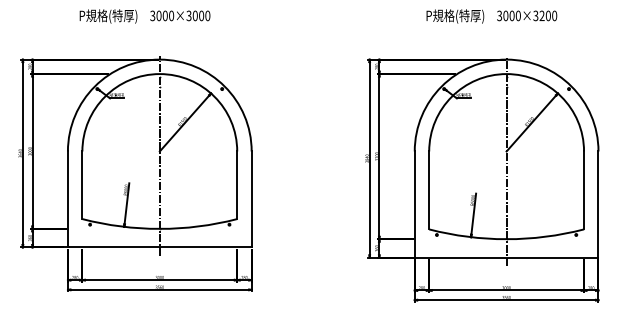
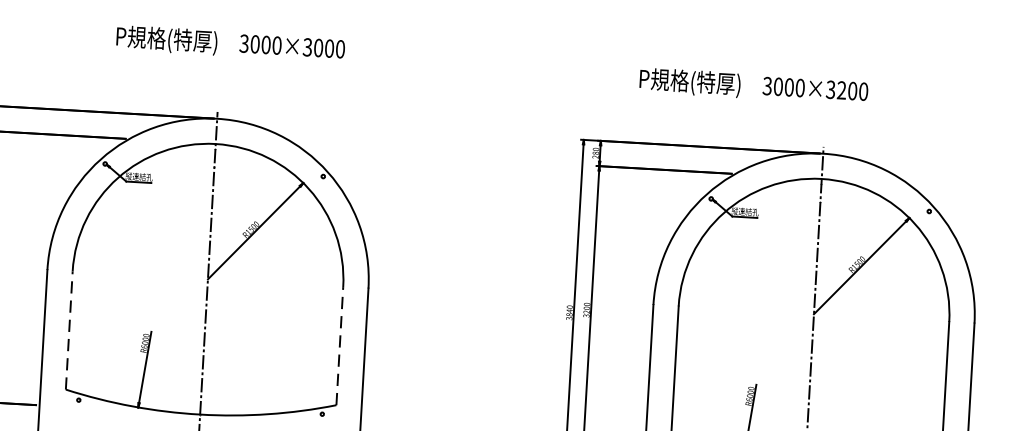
text: (144, 16) -> (229, 43), moved
text: (491, 16) -> (753, 86), moved
line: (82, 185) -> (69, 330), solid -> dashed
line: (237, 185) -> (340, 346), solid -> dashed

